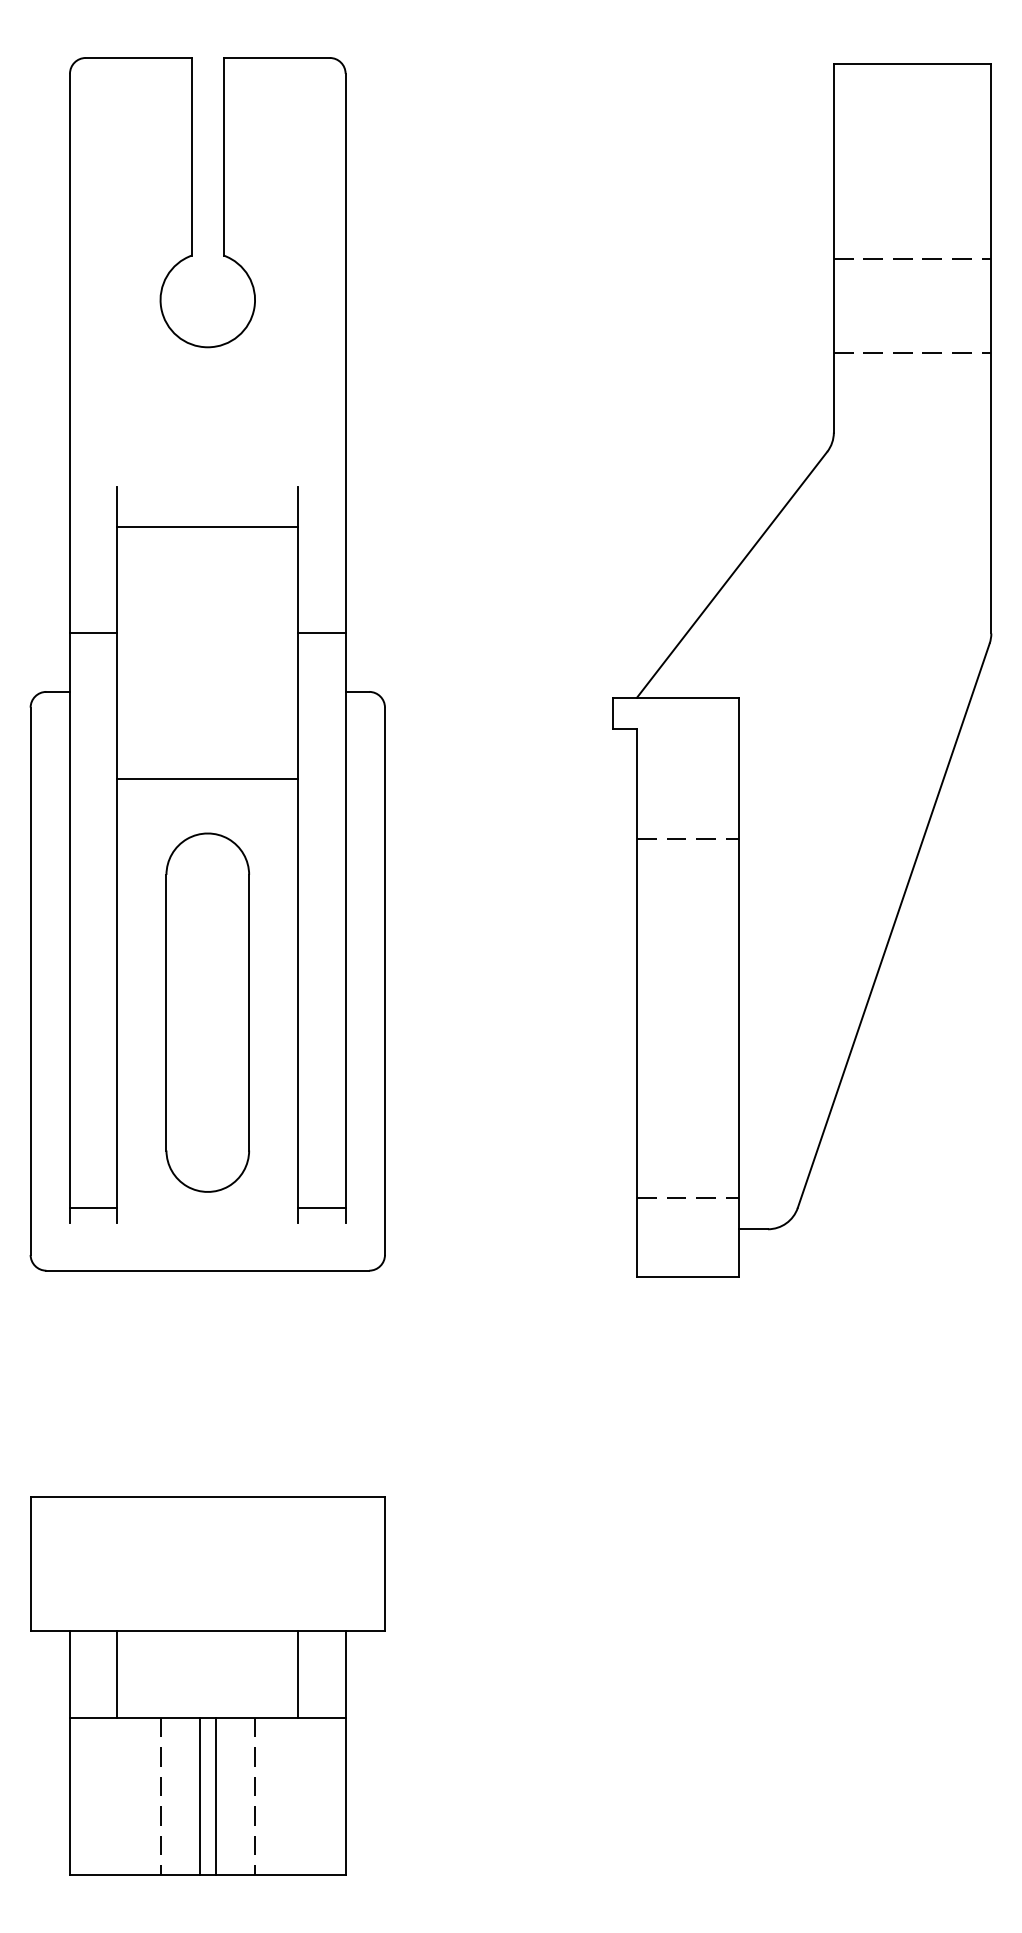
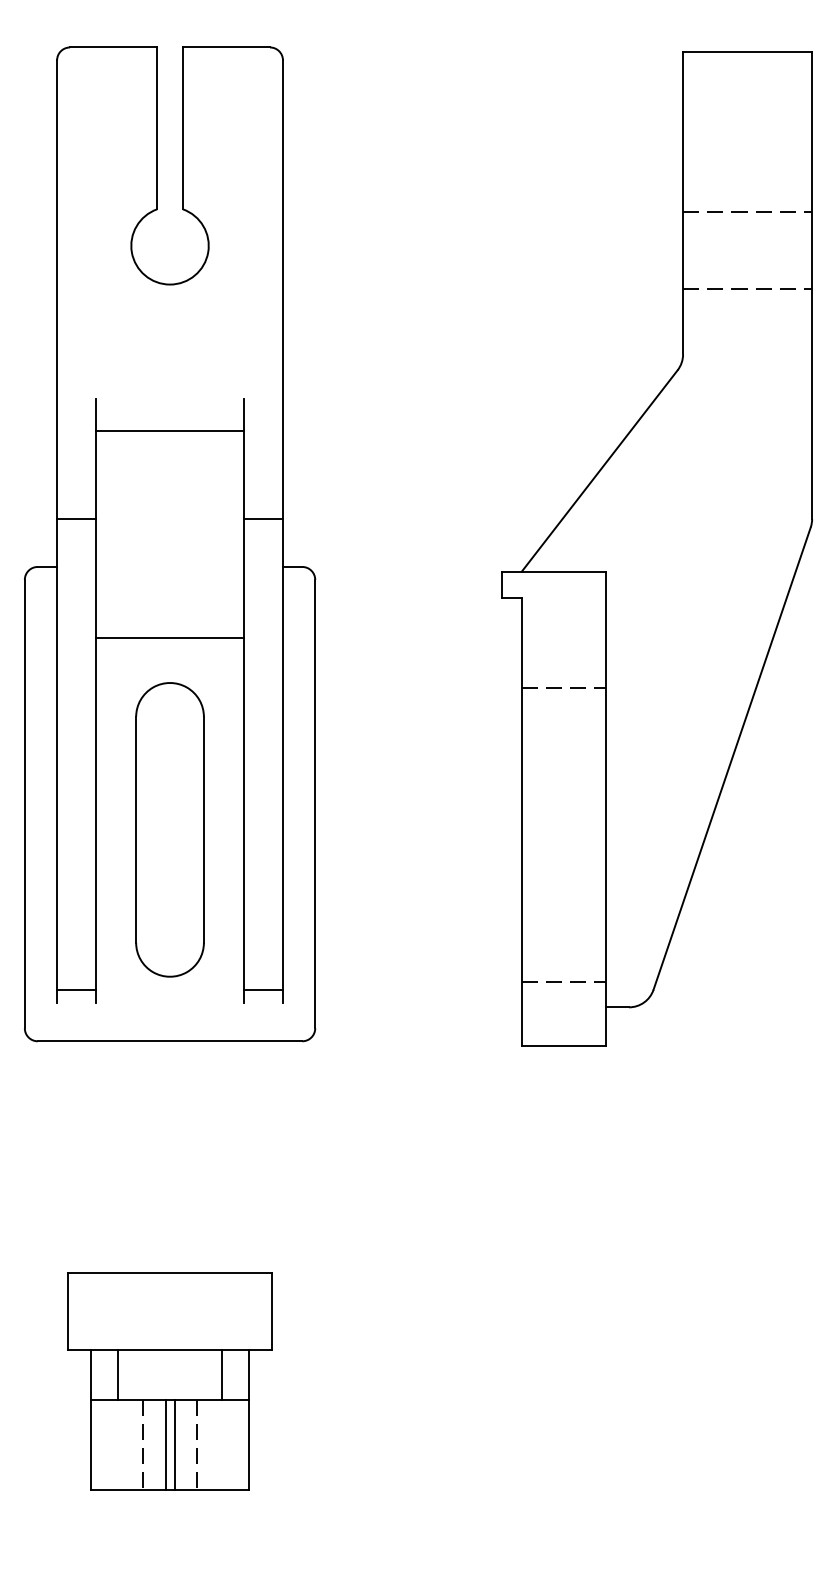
part: (207, 1685) -> (169, 1381), size x0.7

